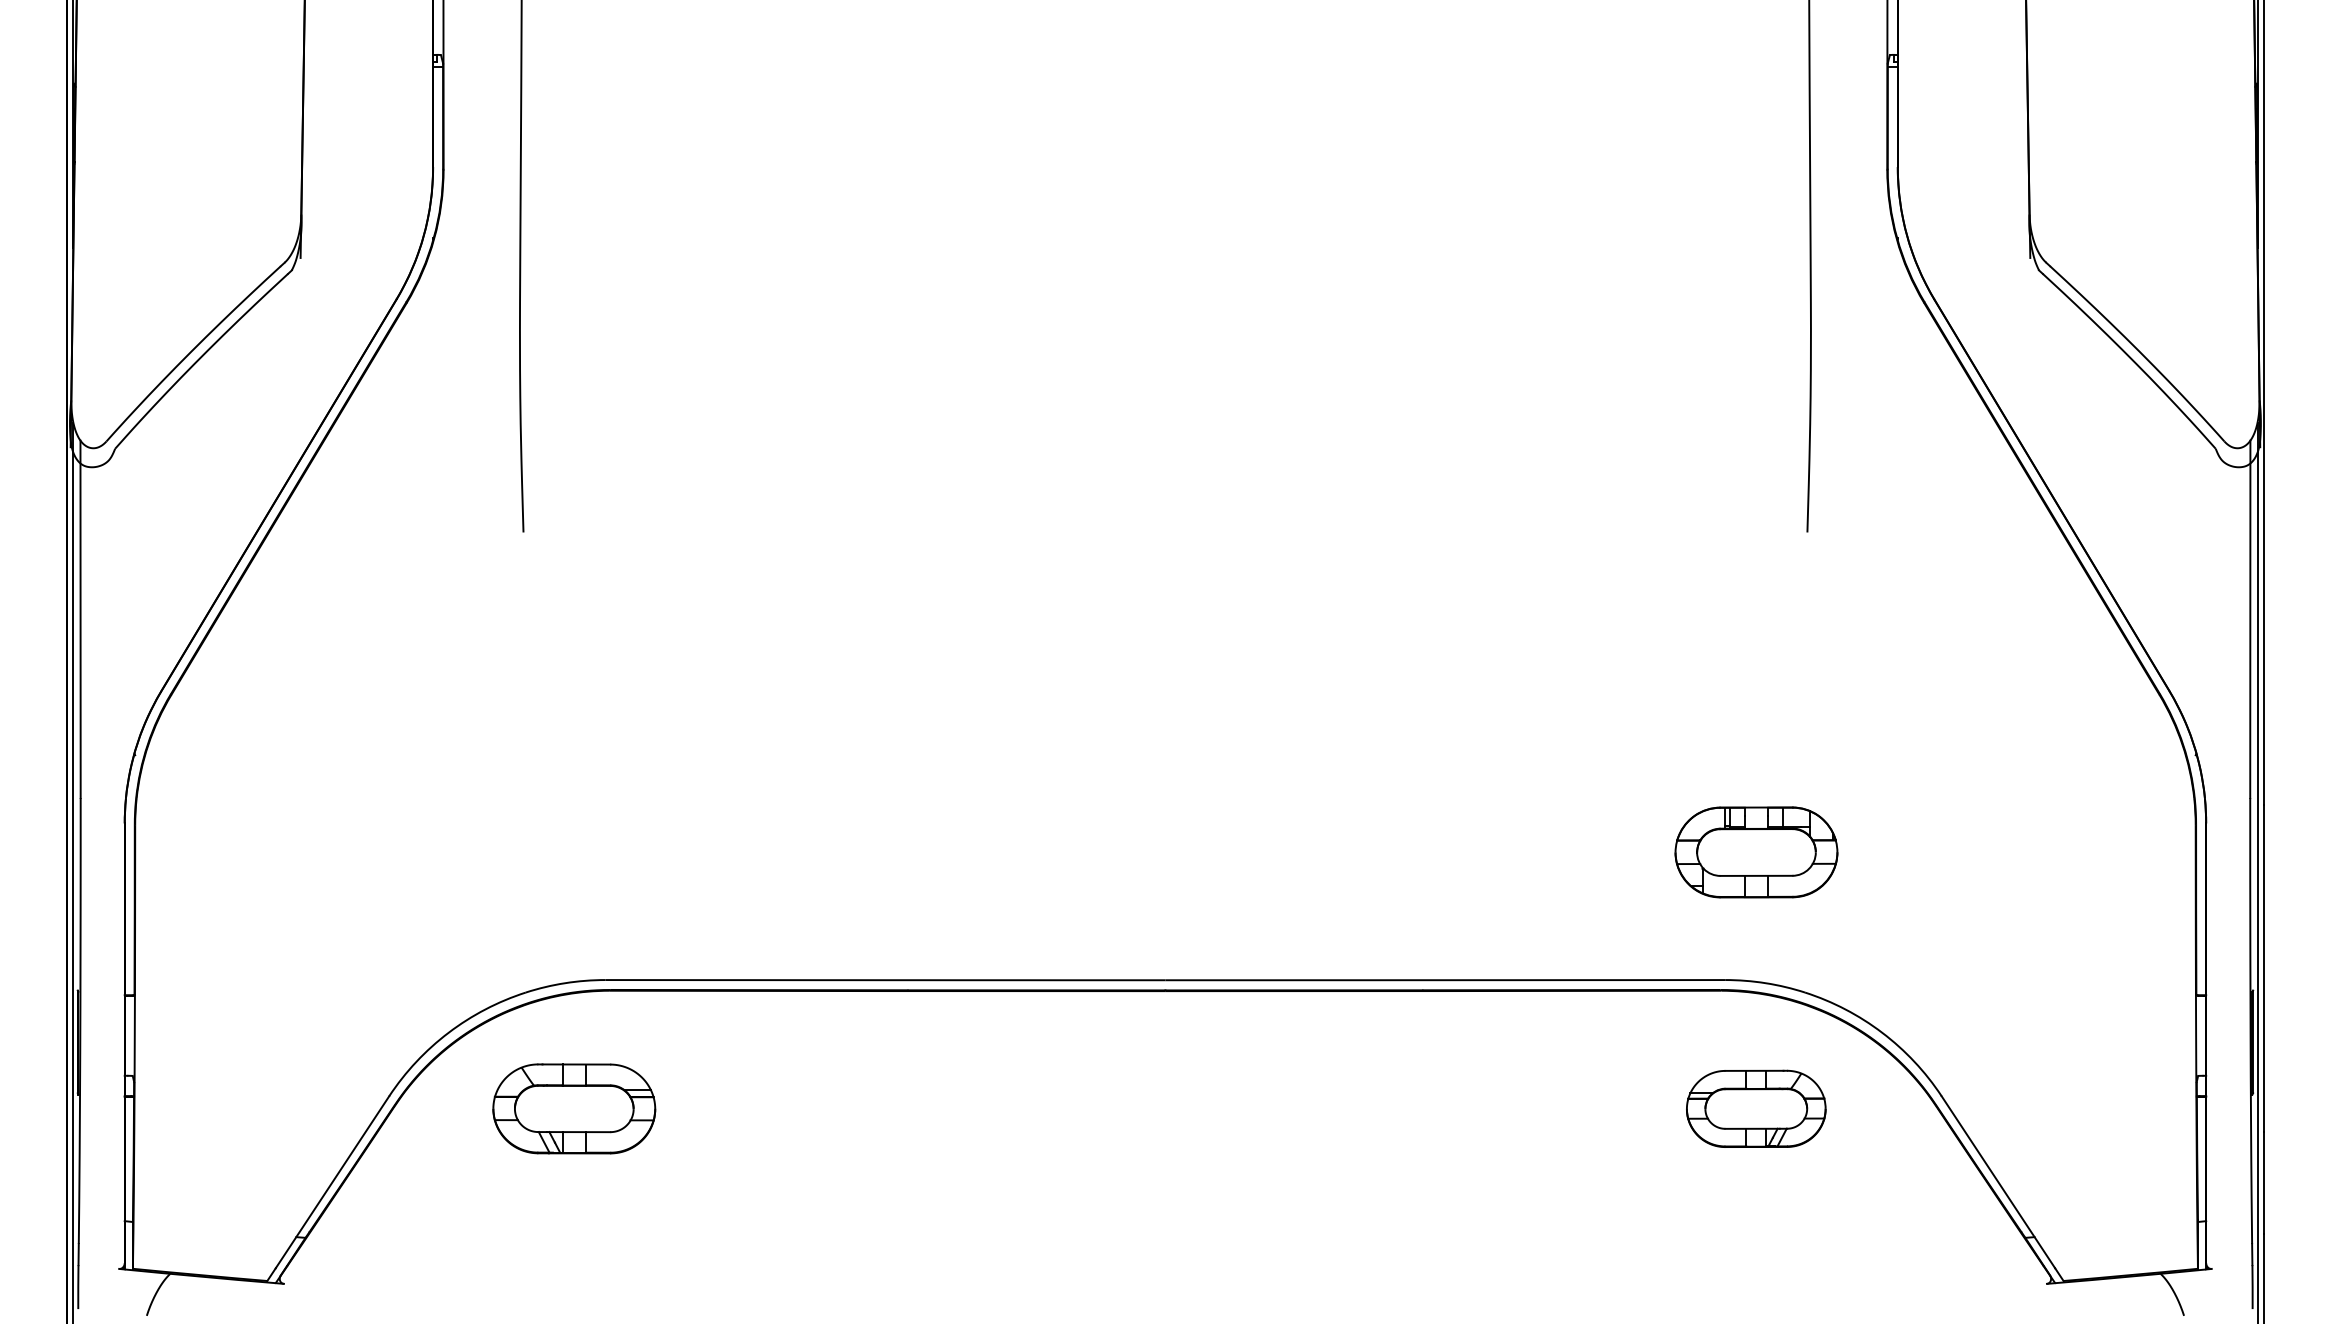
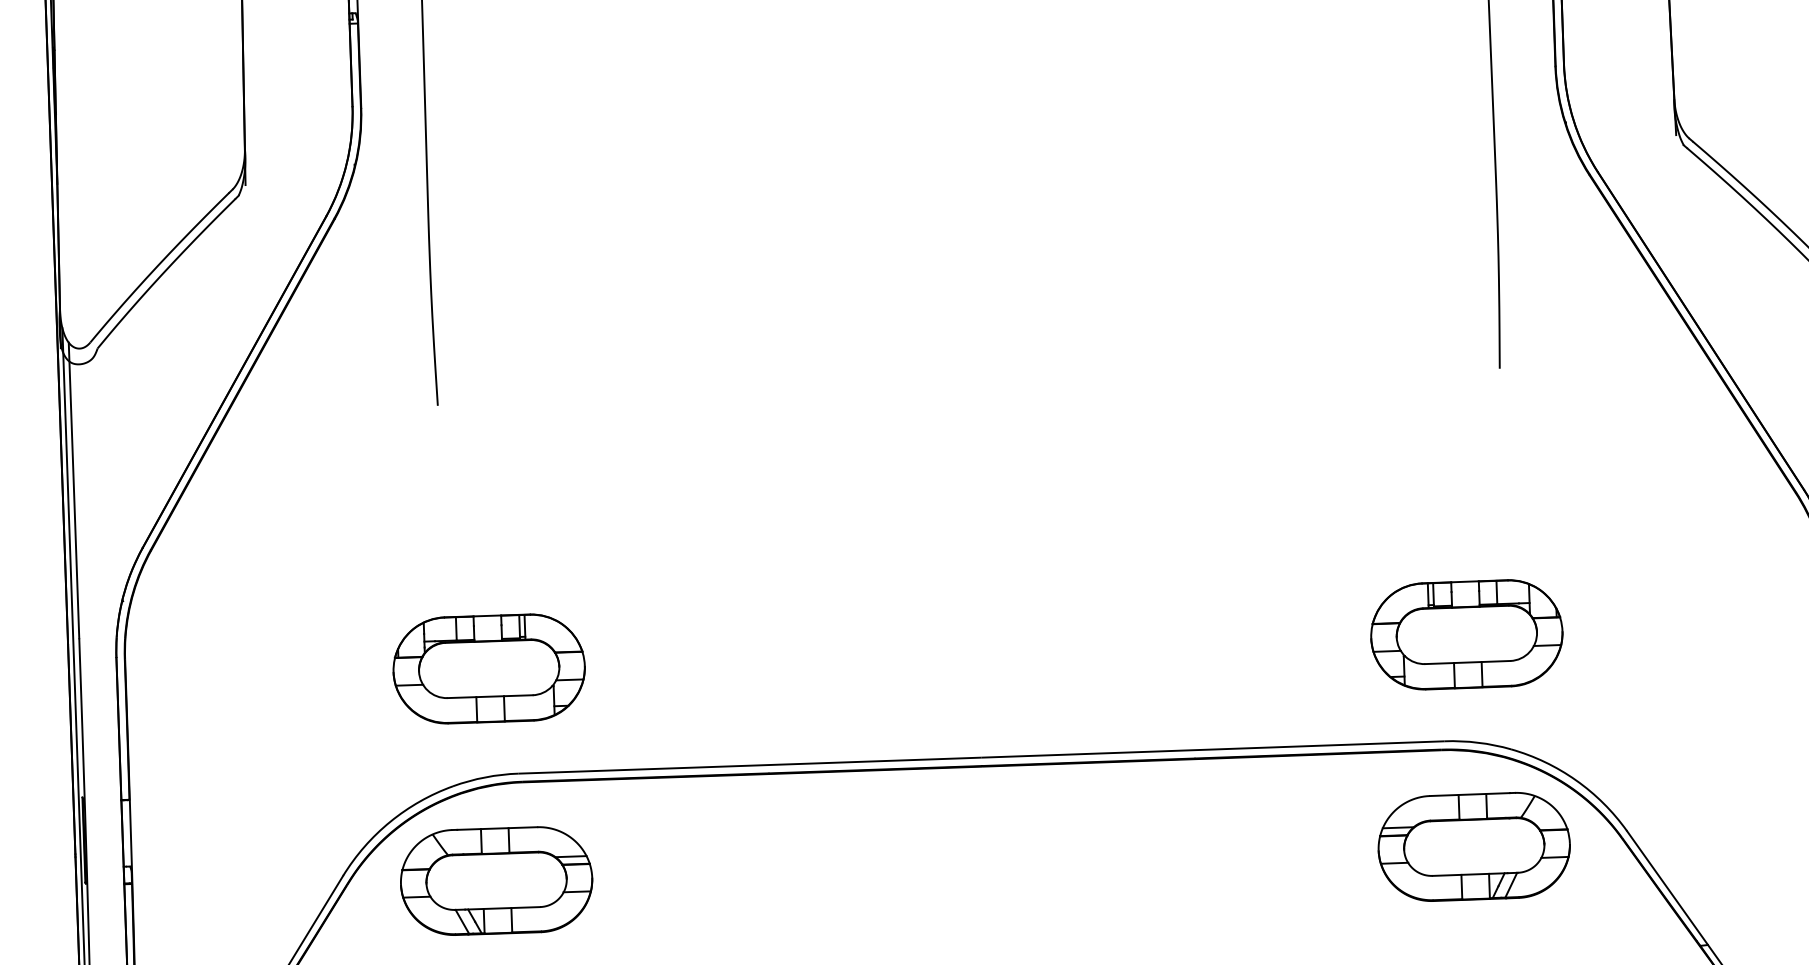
part: (573, 852) -> (488, 669), added
part: (1756, 852) -> (1466, 634), size x1.43
part: (573, 1108) -> (495, 880), size x1.43
part: (1755, 1108) -> (1473, 846), size x1.67

